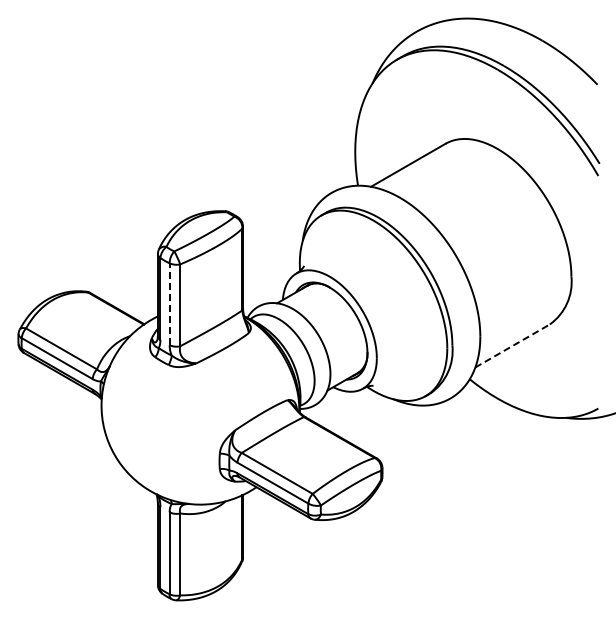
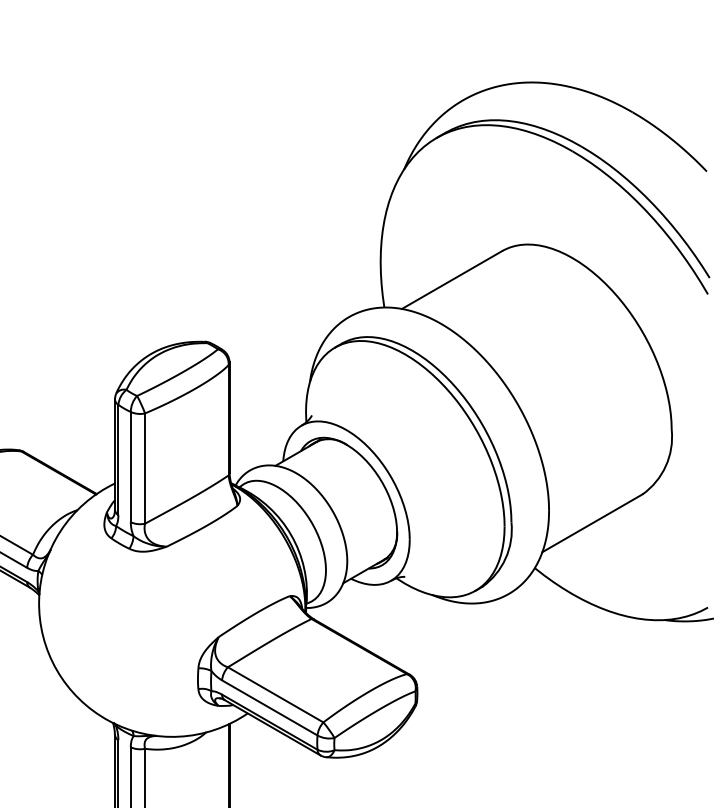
line: (169, 304) -> (130, 467), dashed -> solid
line: (512, 345) -> (592, 522), dashed -> solid

